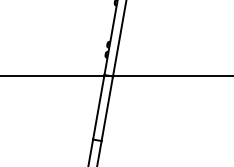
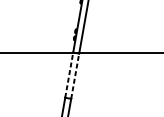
line: (98, 107) -> (69, 75), solid -> dashed
line: (107, 108) -> (75, 76), solid -> dashed

